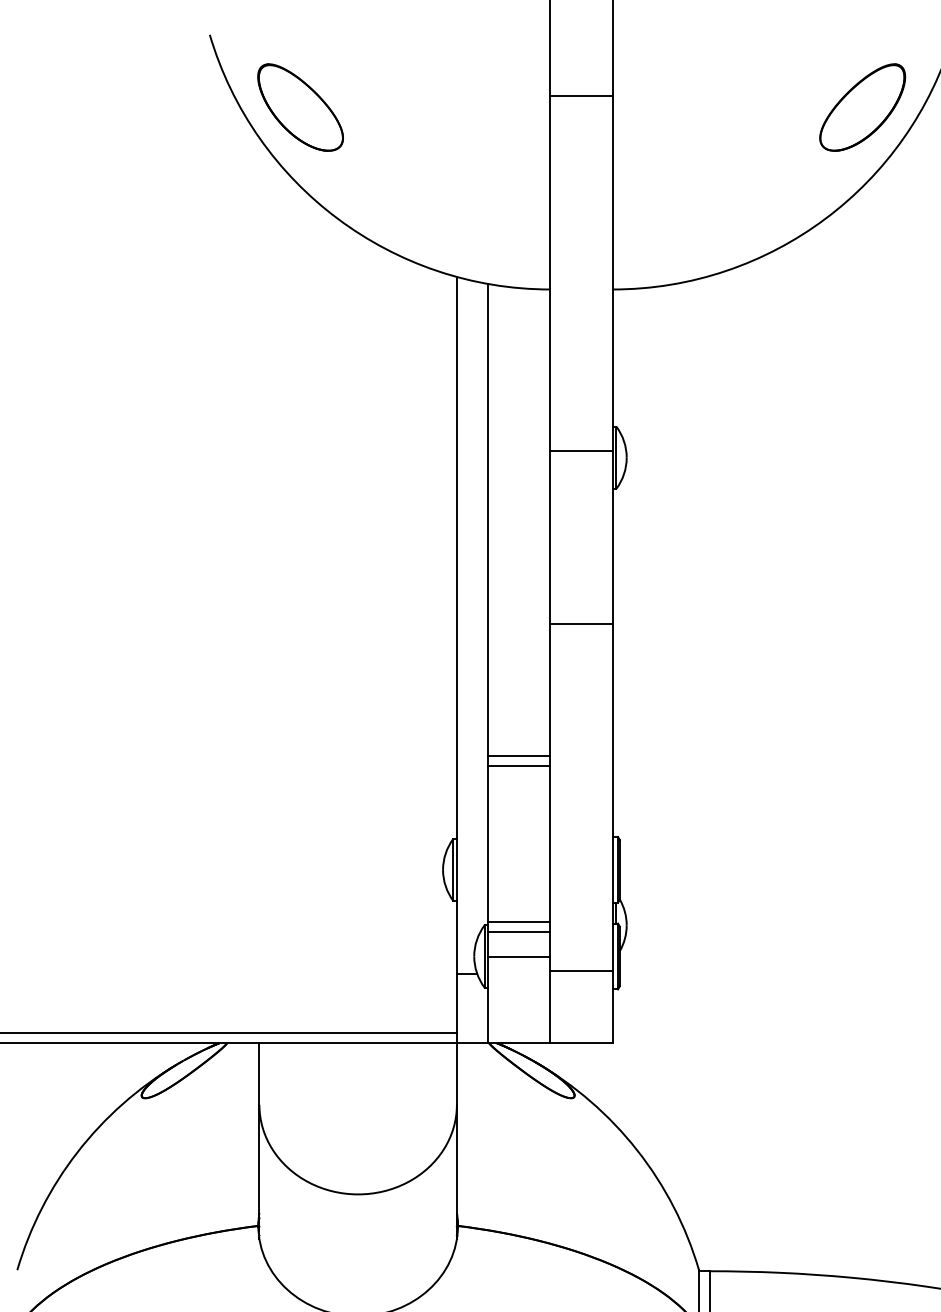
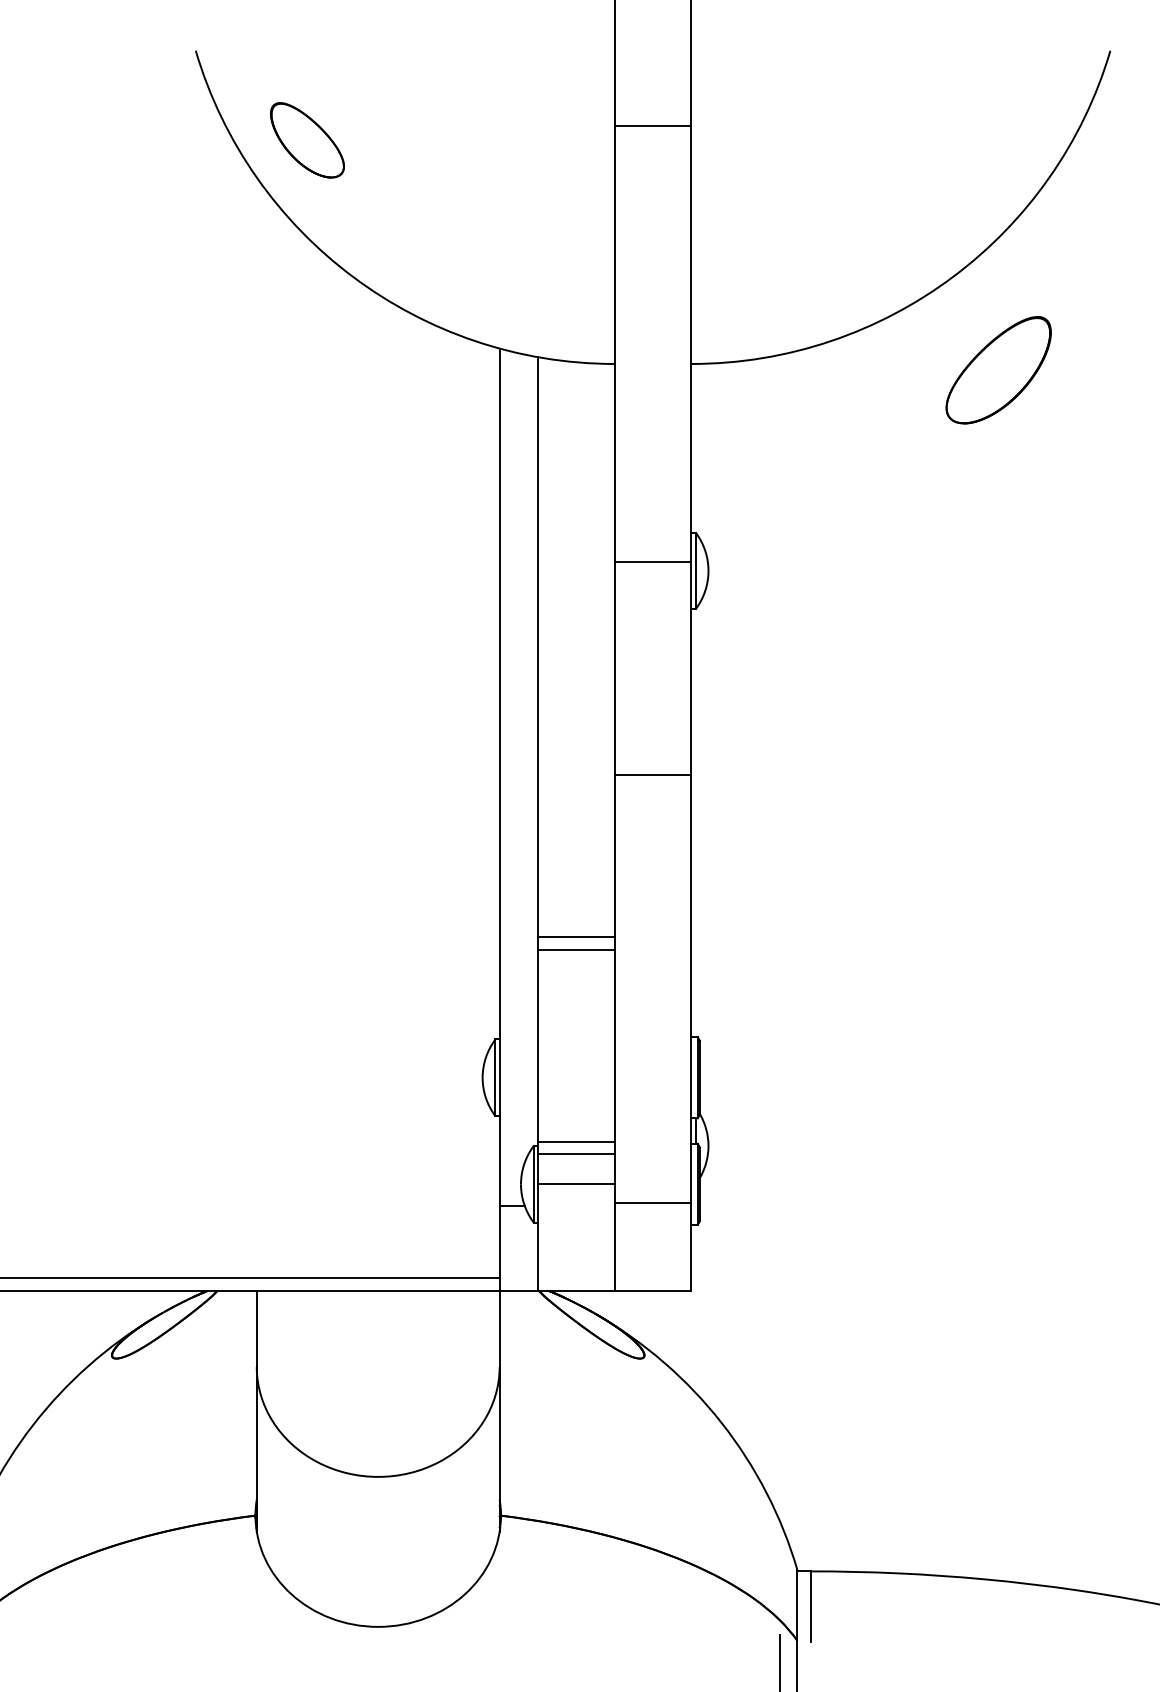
part: (300, 107) -> (307, 140), size x0.7
part: (862, 107) -> (998, 370), moved

